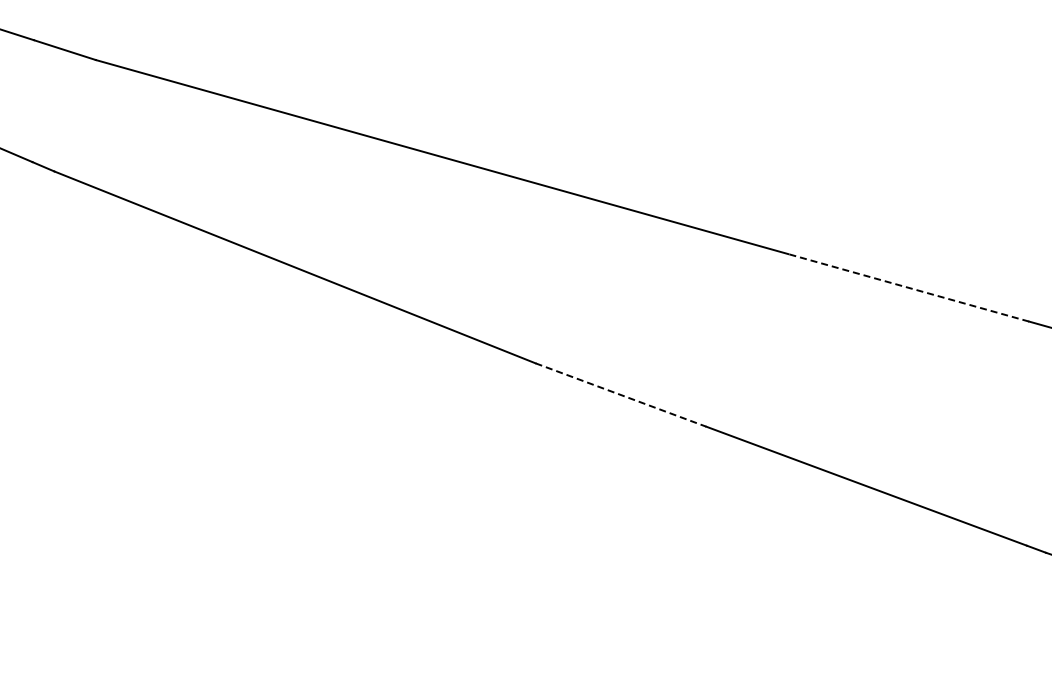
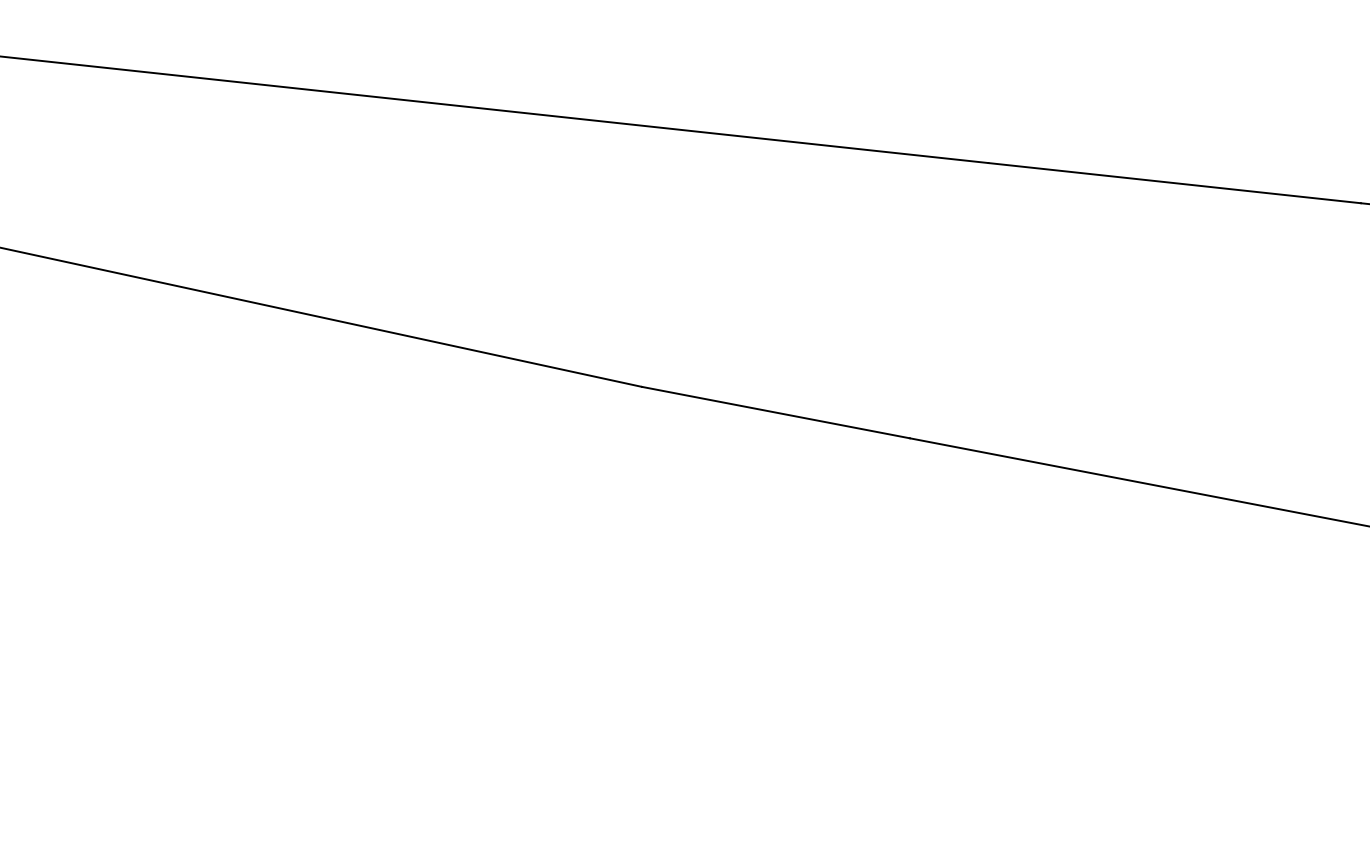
line: (908, 287) -> (1174, 182), dashed -> solid
line: (621, 395) -> (776, 413), dashed -> solid

